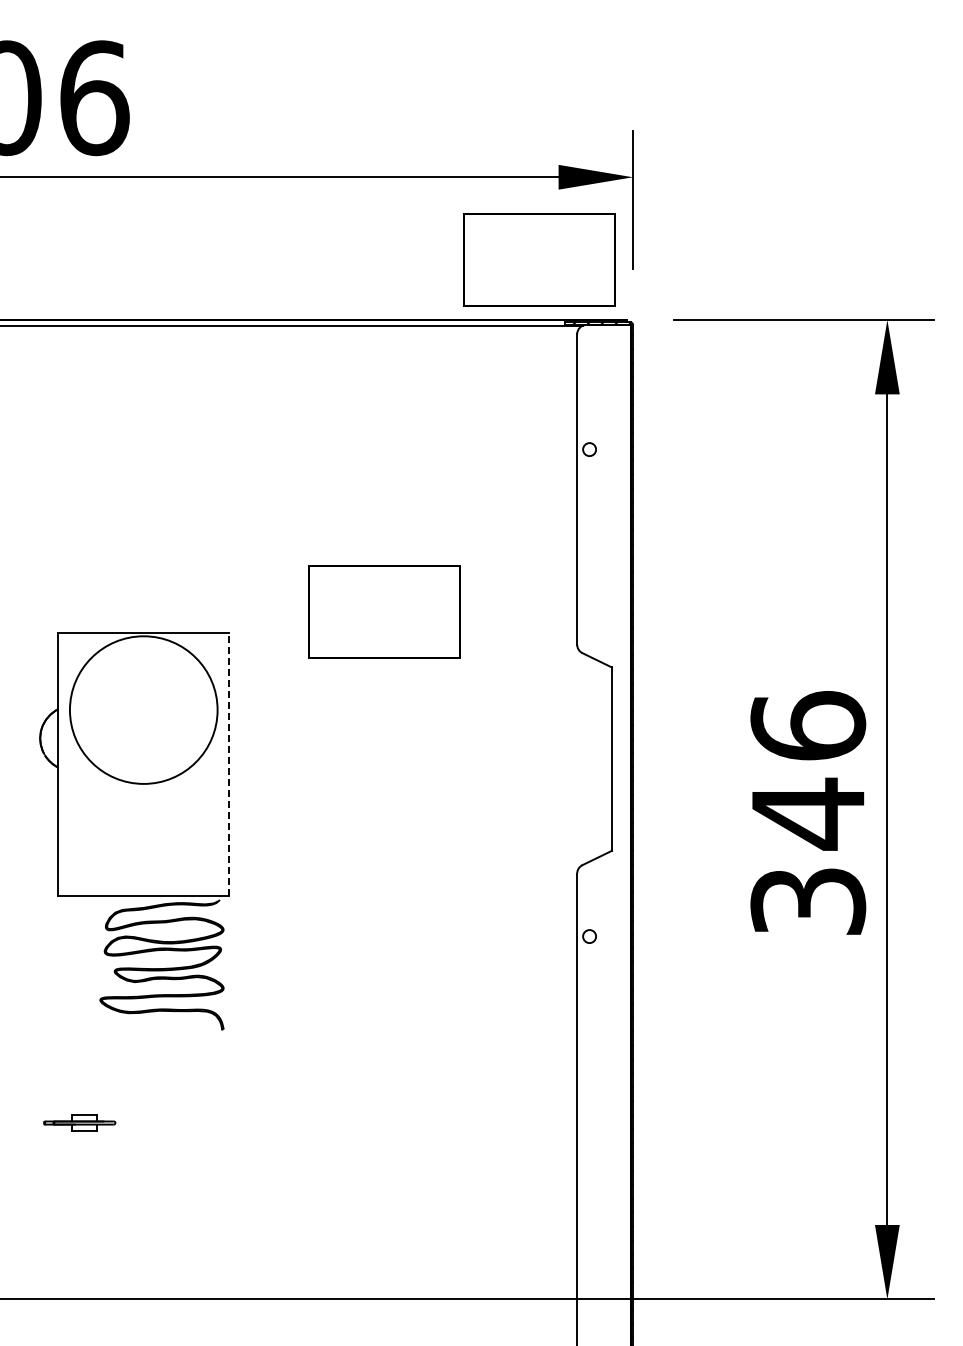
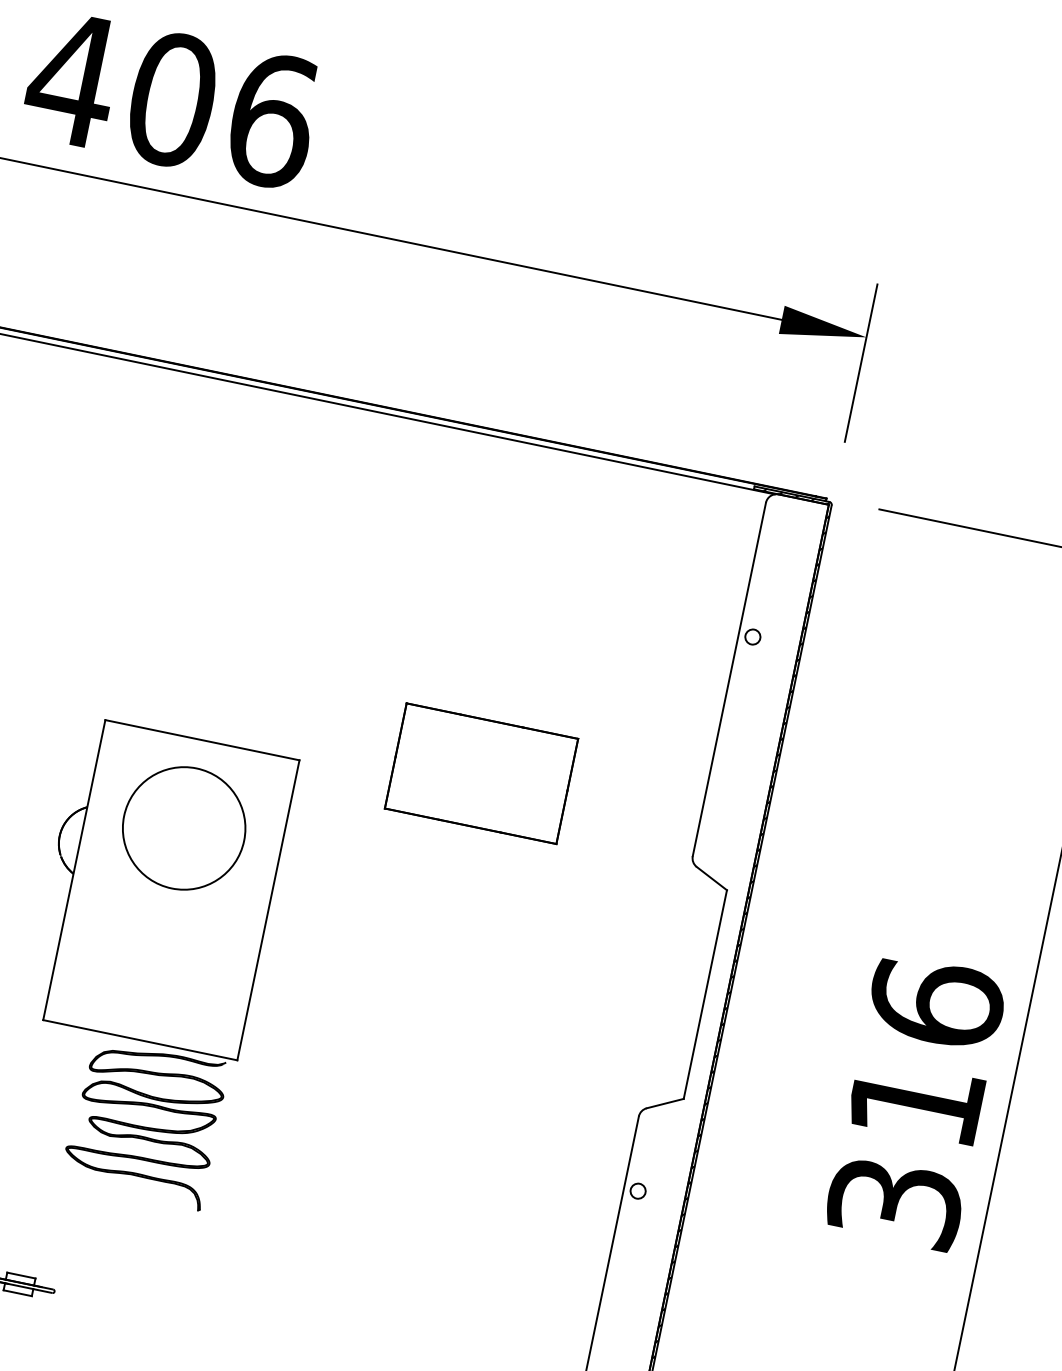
part: (539, 259) -> (740, 408), removed
circle: (143, 709) -> (183, 827), size x0.71
line: (229, 764) -> (268, 910), dashed -> solid
text: (808, 813) -> (916, 1102), 346 -> 316

